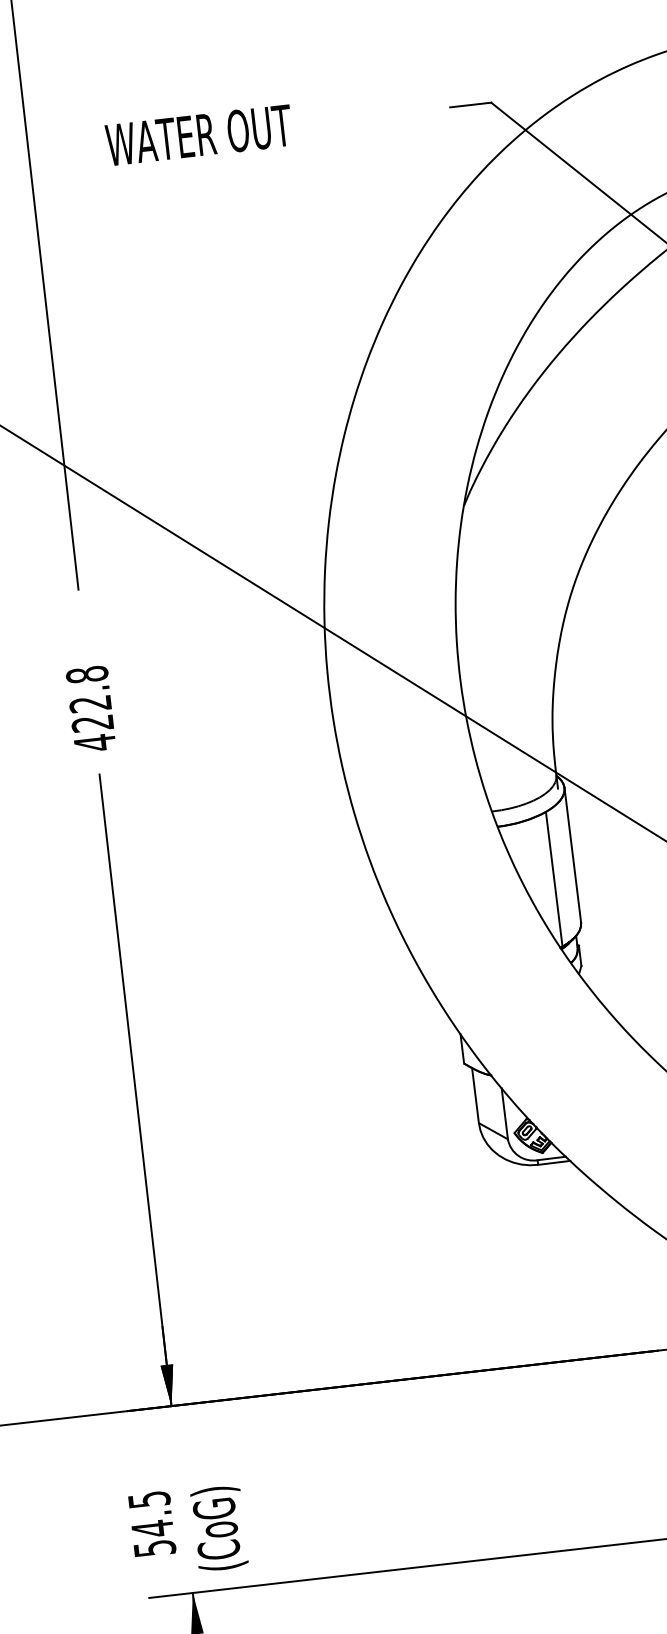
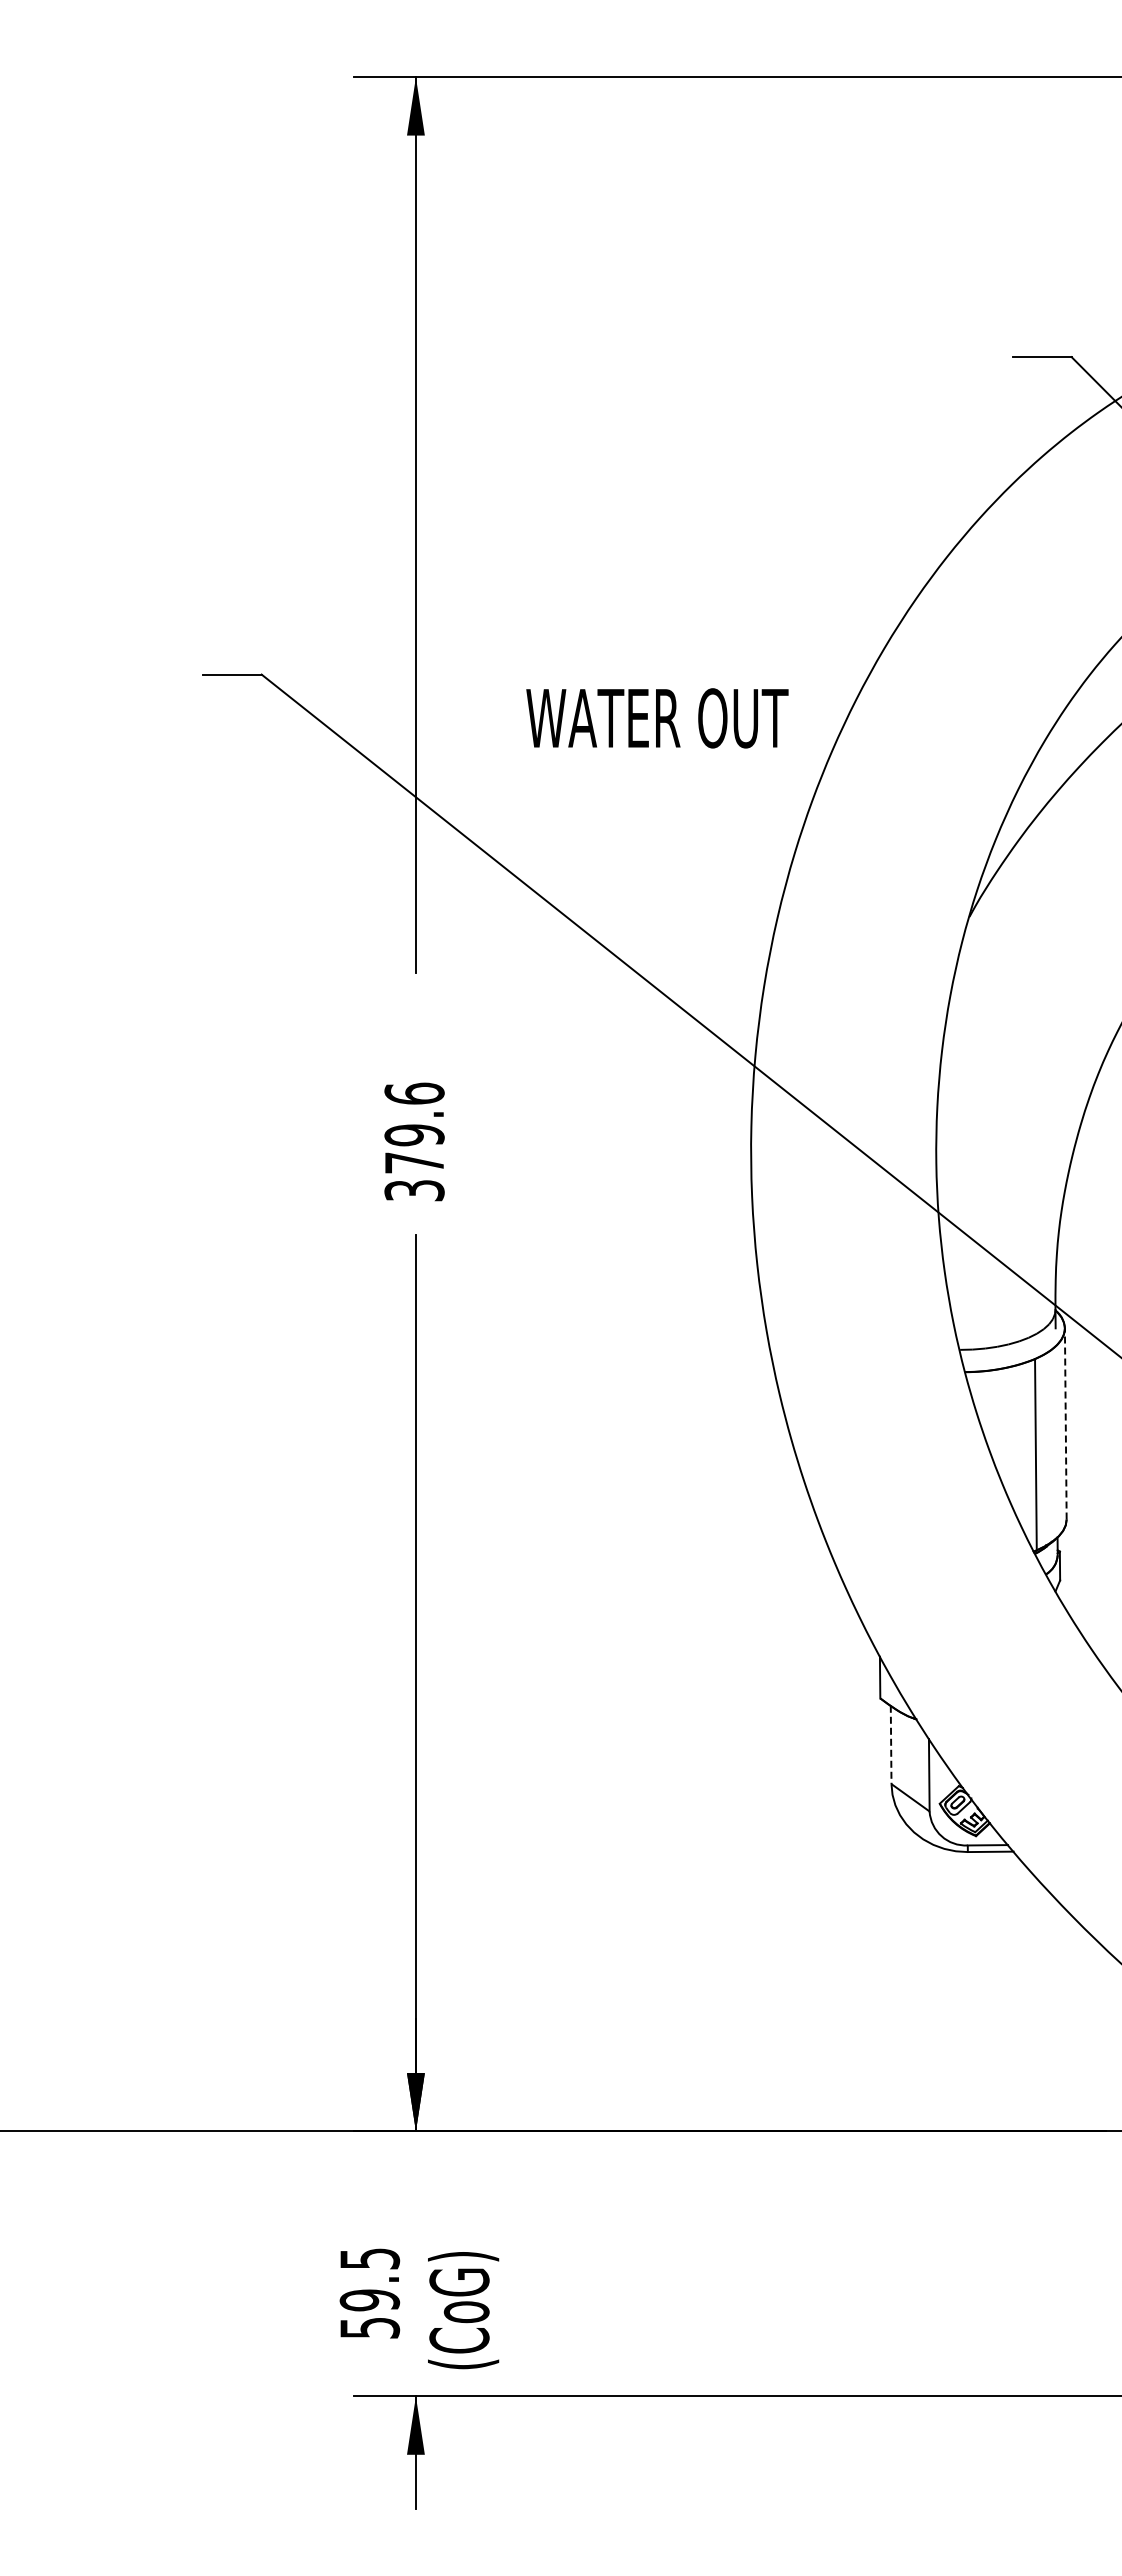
text: (199, 135) -> (657, 718), moved
text: (91, 709) -> (414, 1142), 422.8 -> 379.6
line: (572, 854) -> (1065, 1423), solid -> dashed
line: (475, 1095) -> (891, 1745), solid -> dashed
text: (152, 1529) -> (369, 2300), 54.5 -> 59.5

